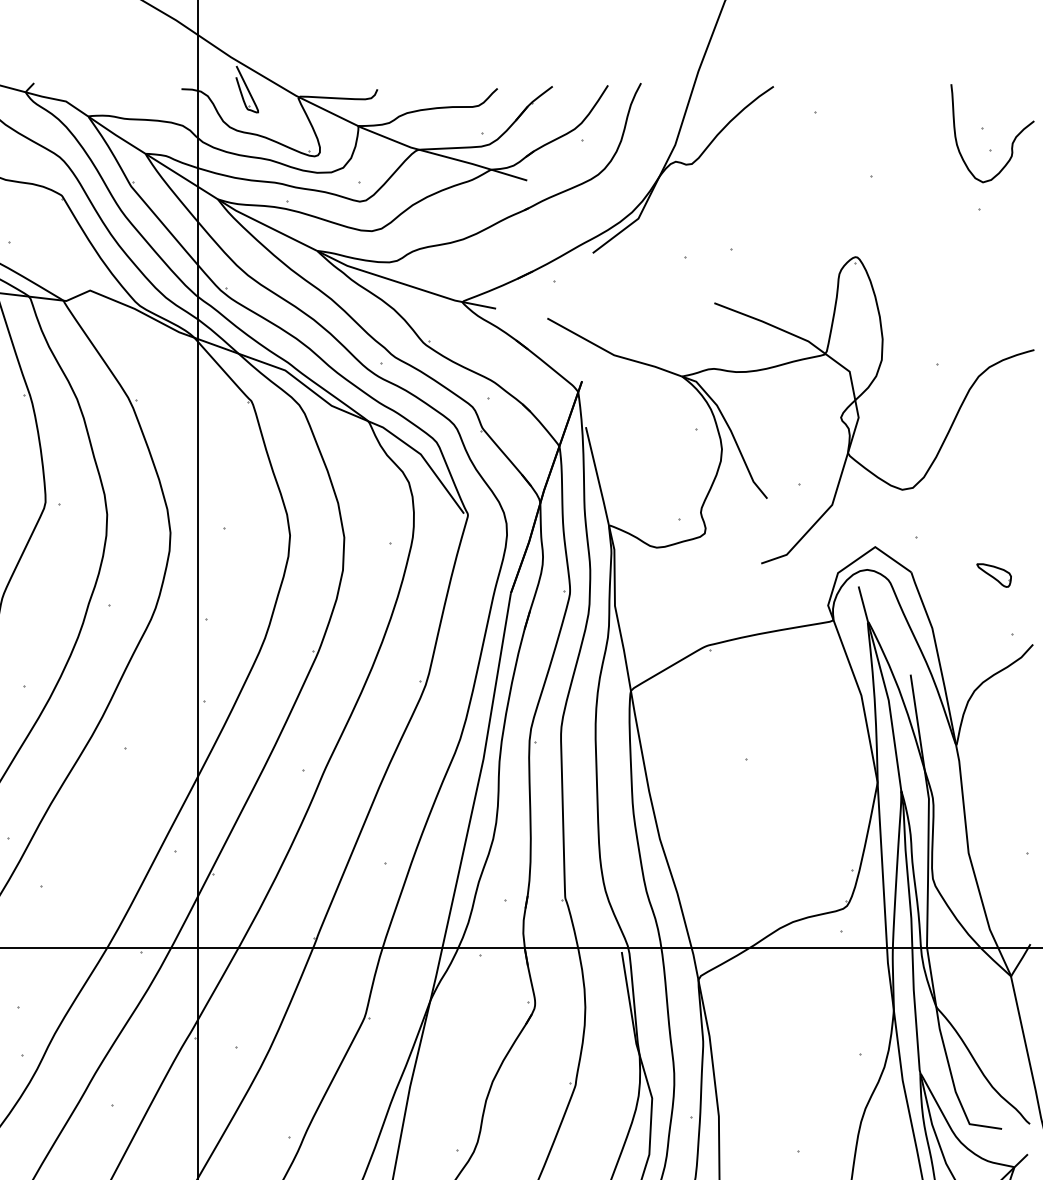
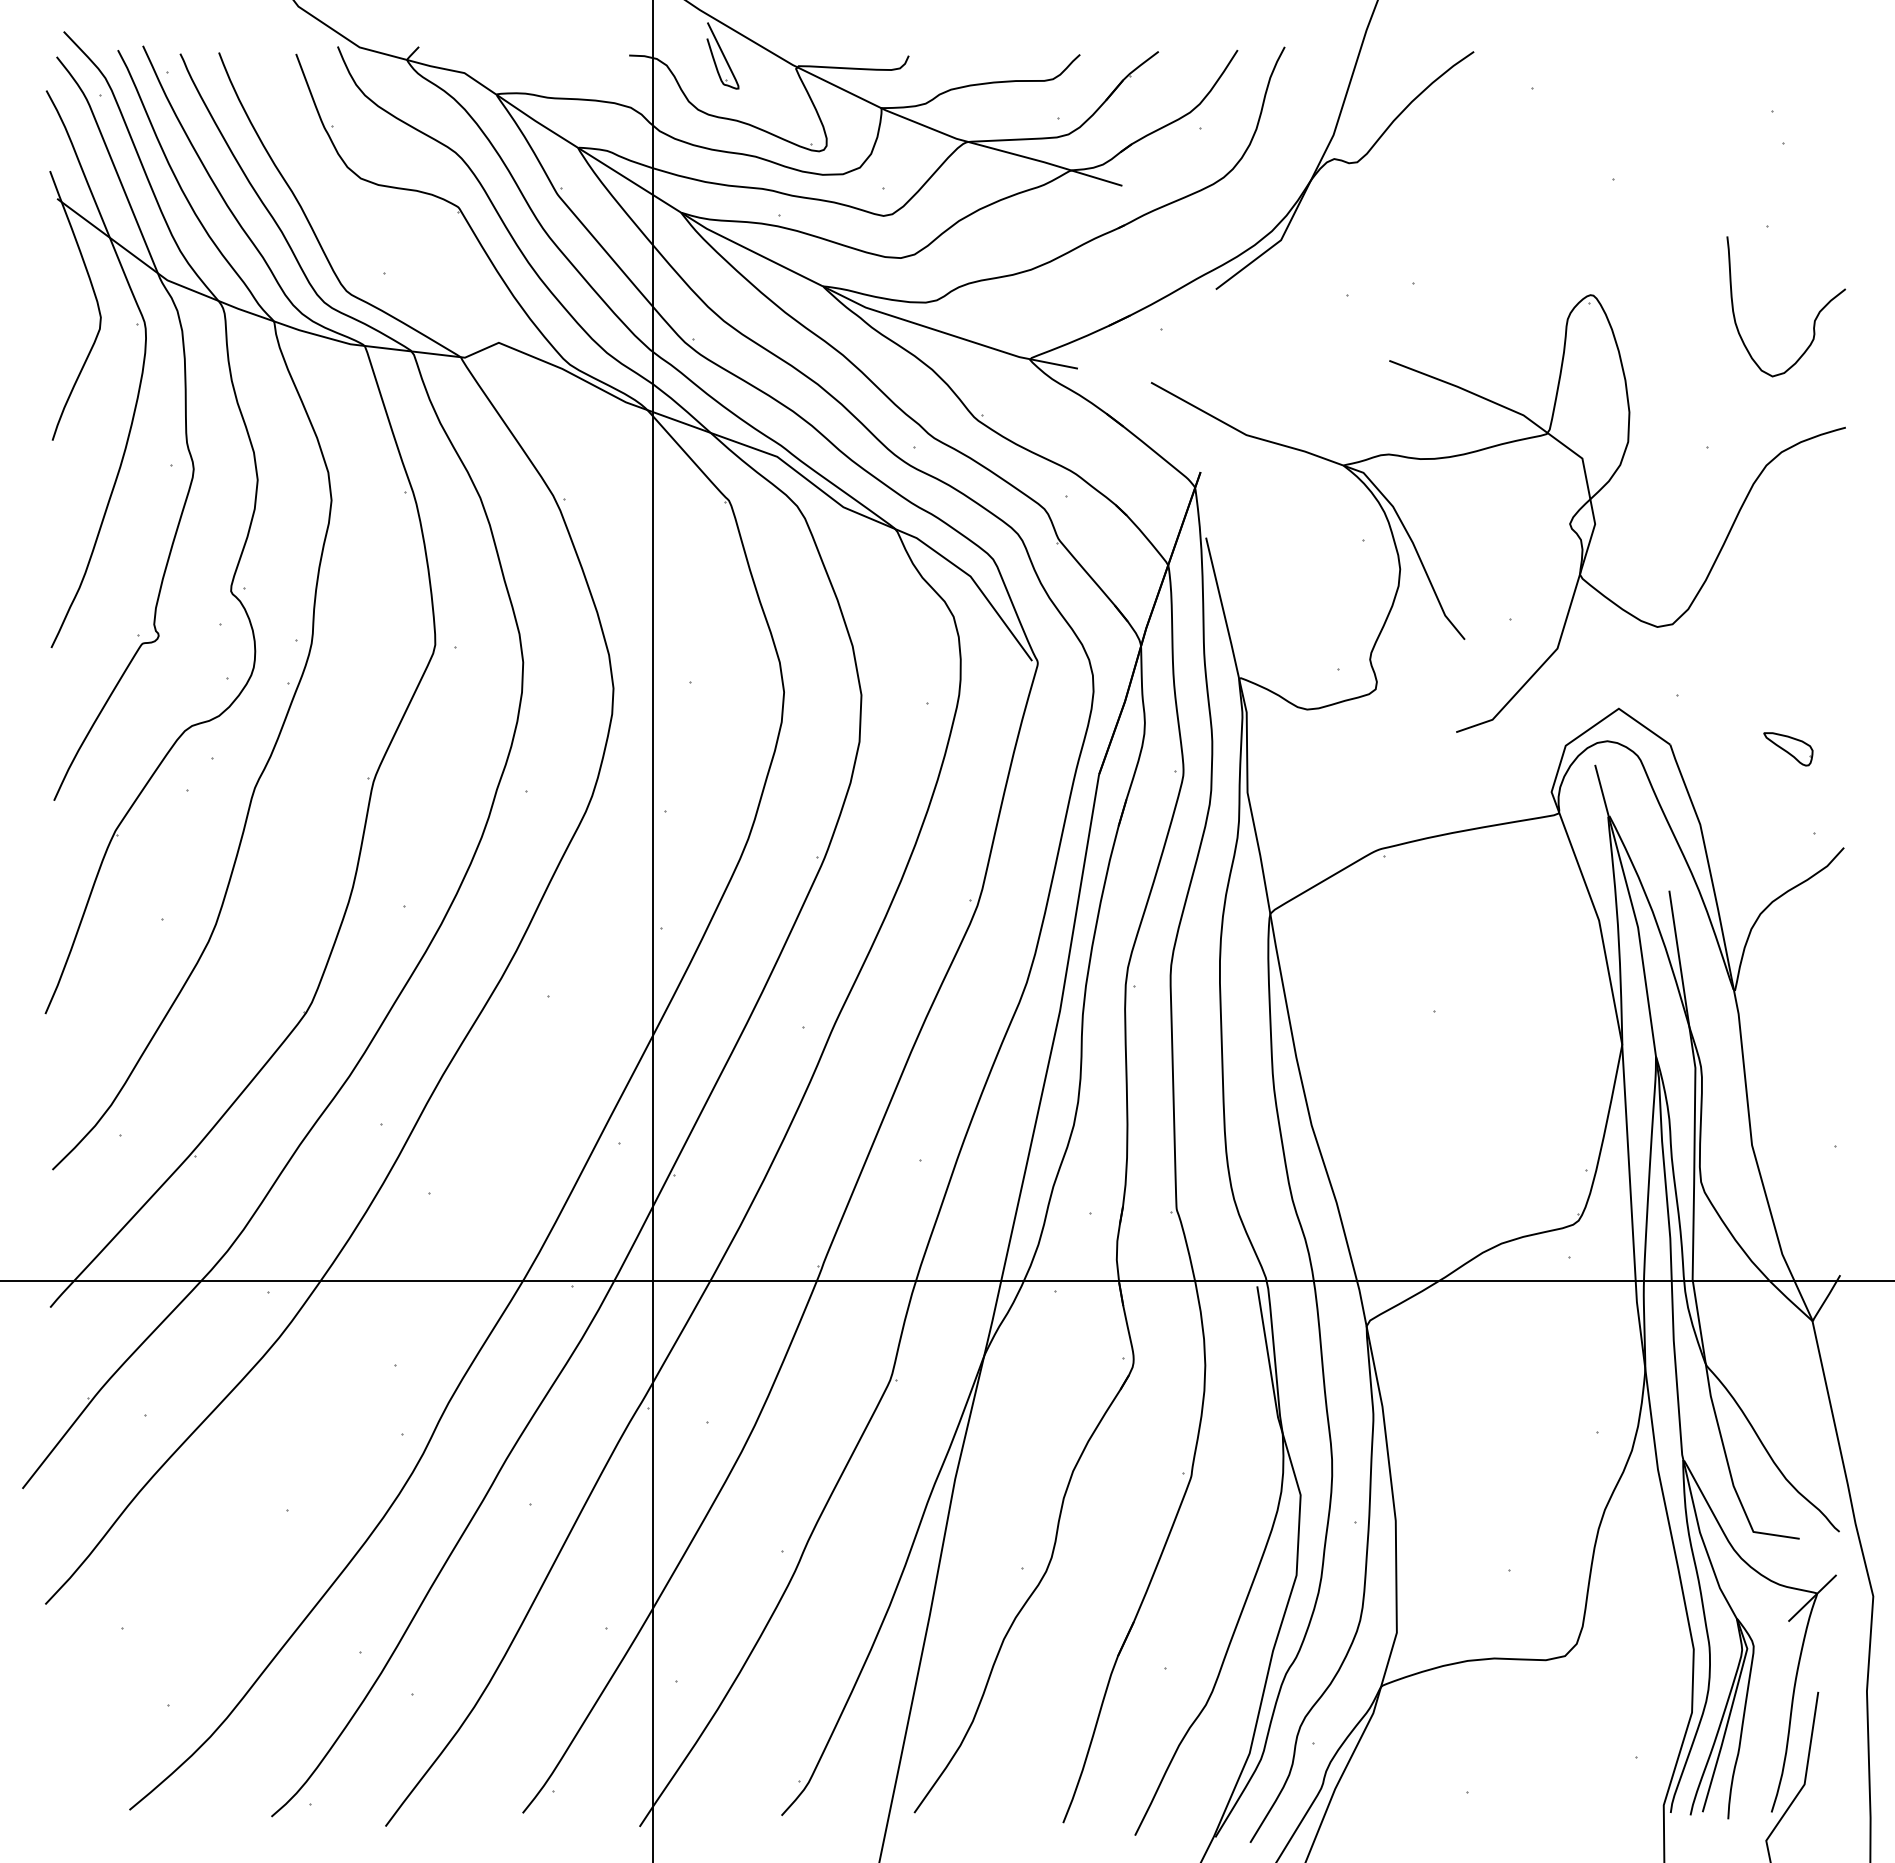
curve: (1011, 143) -> (1813, 321), moved

